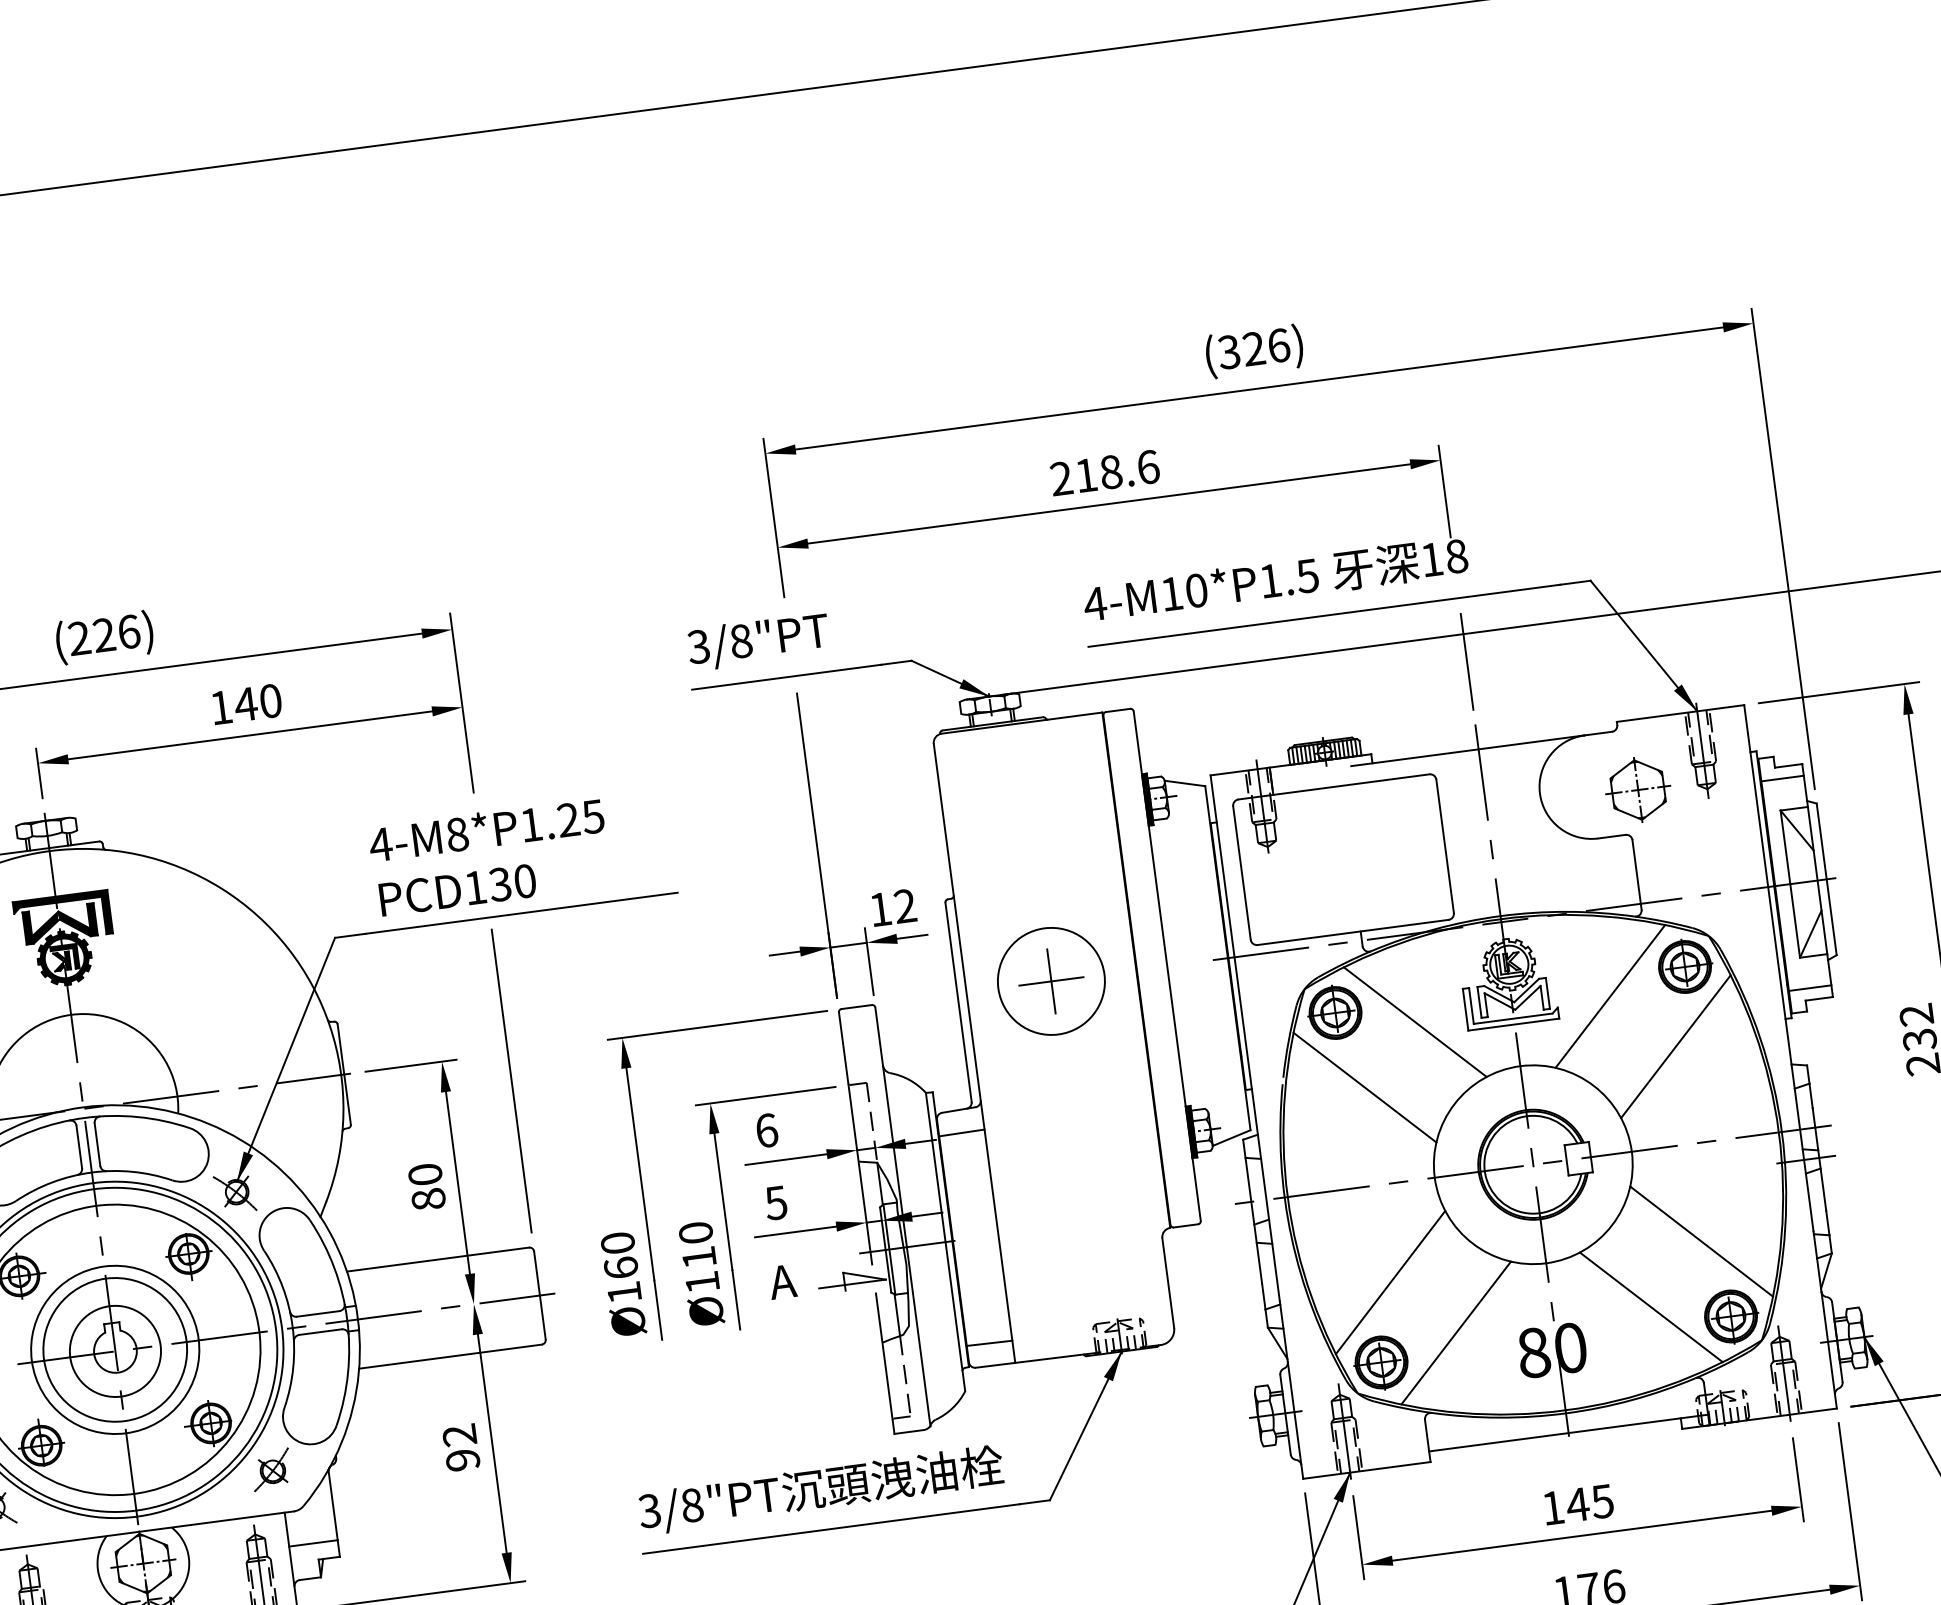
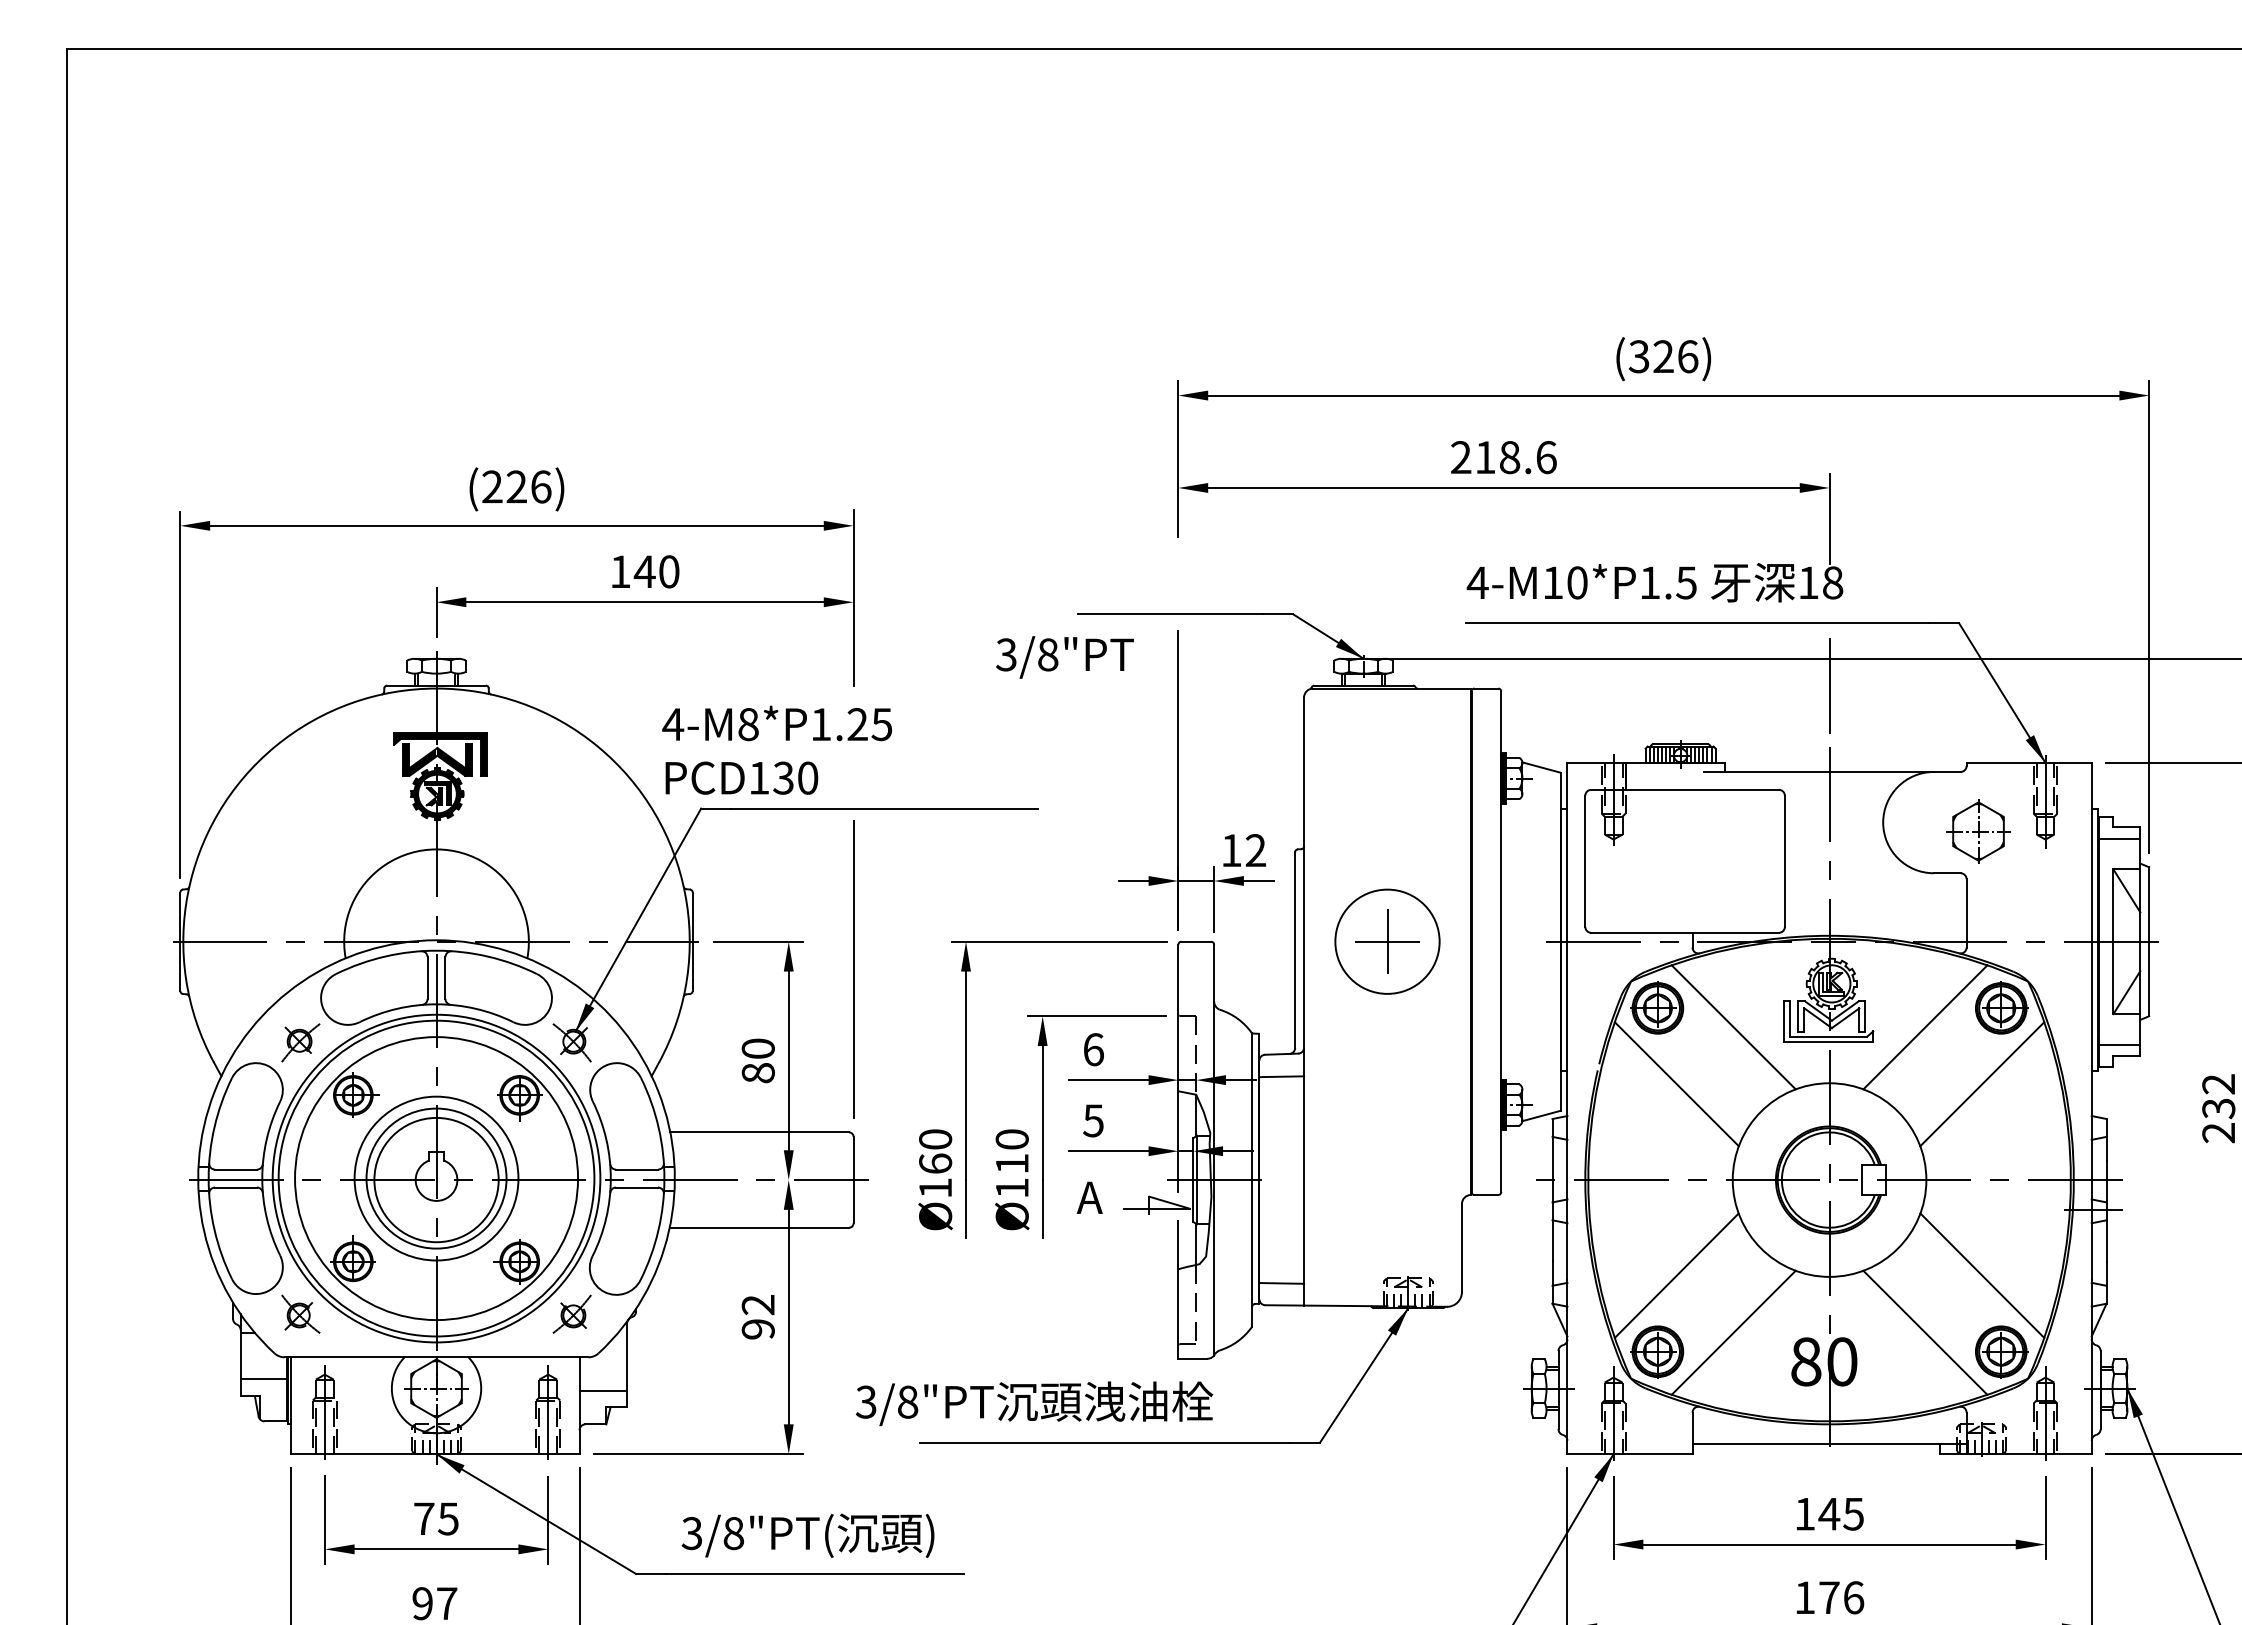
text: (758, 641) -> (1064, 657), moved
text: (489, 856) -> (776, 749), moved
circle: (115, 1350) -> (436, 1179), size x1.4
text: (821, 1489) -> (1034, 1403), moved

